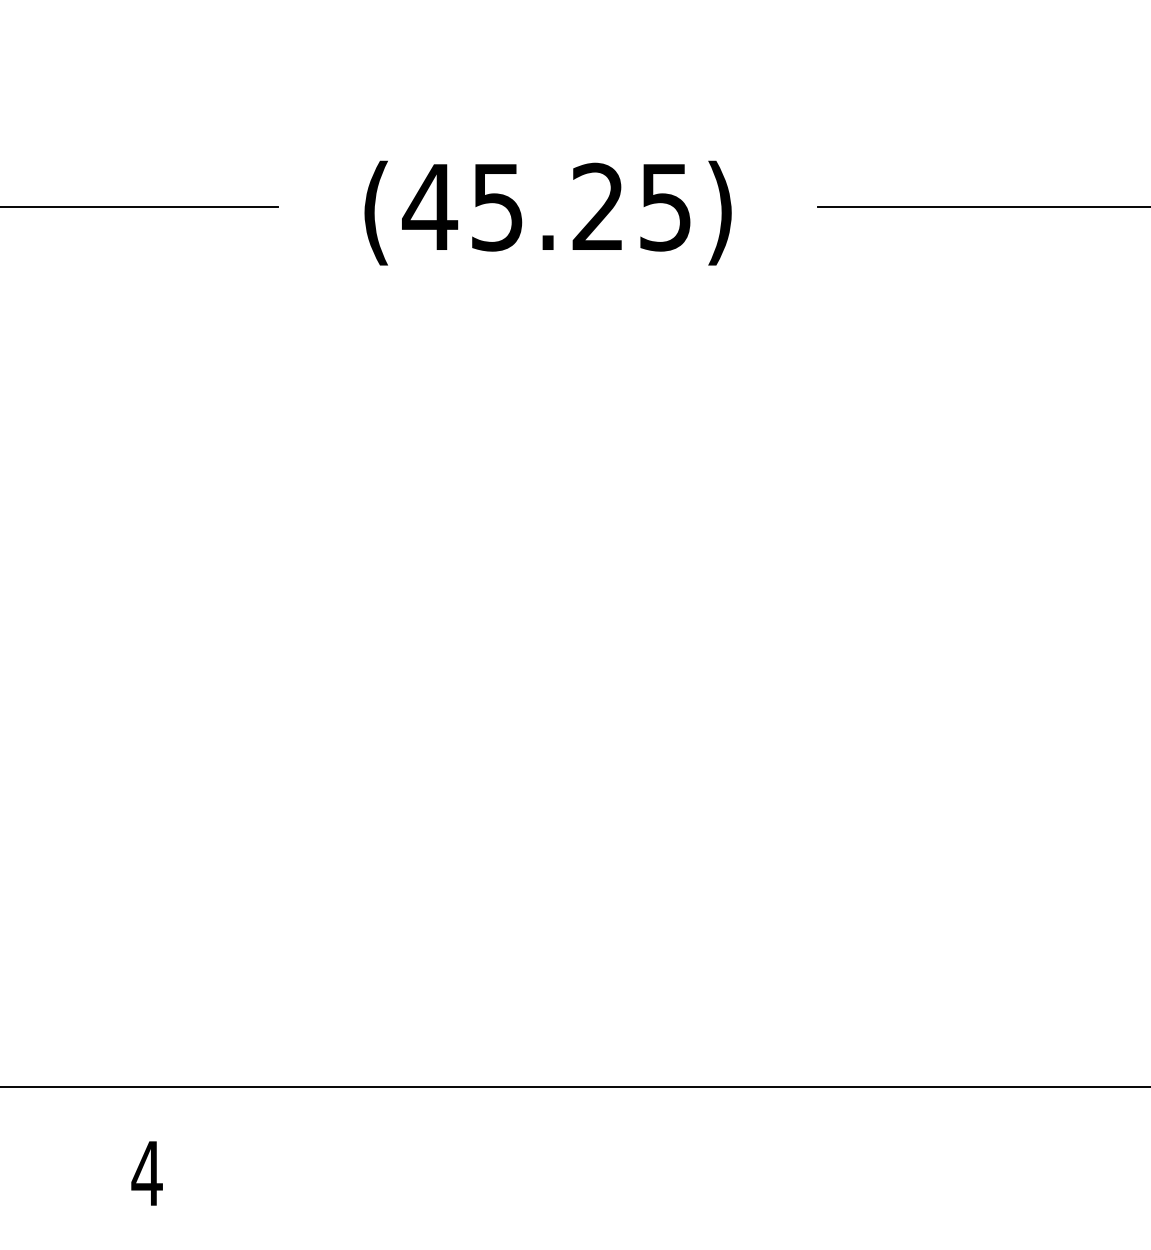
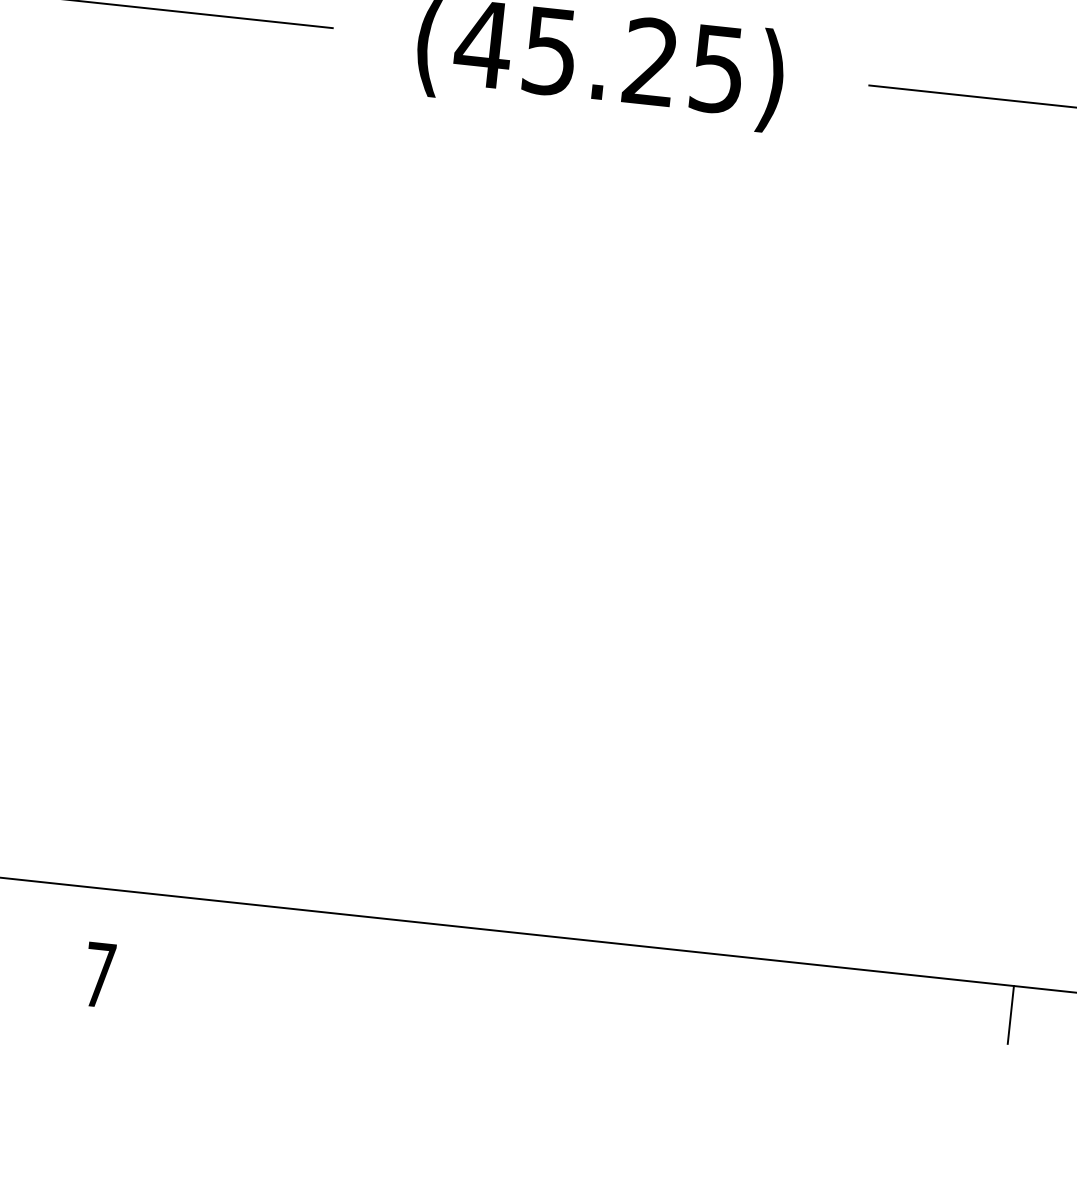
line: (1057, 1116) -> (1010, 1015), added
text: (146, 1173) -> (98, 974), 4 -> 7

